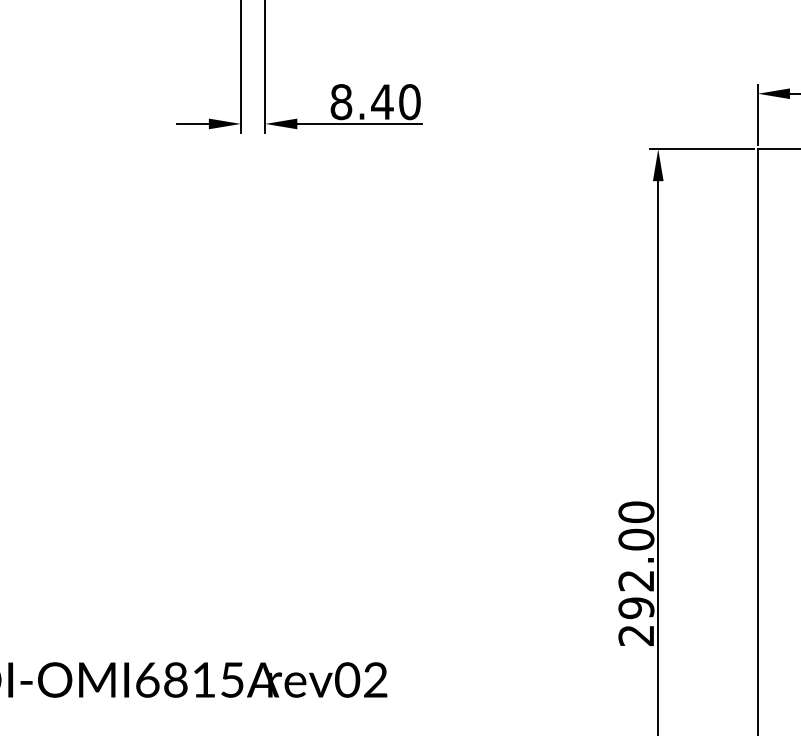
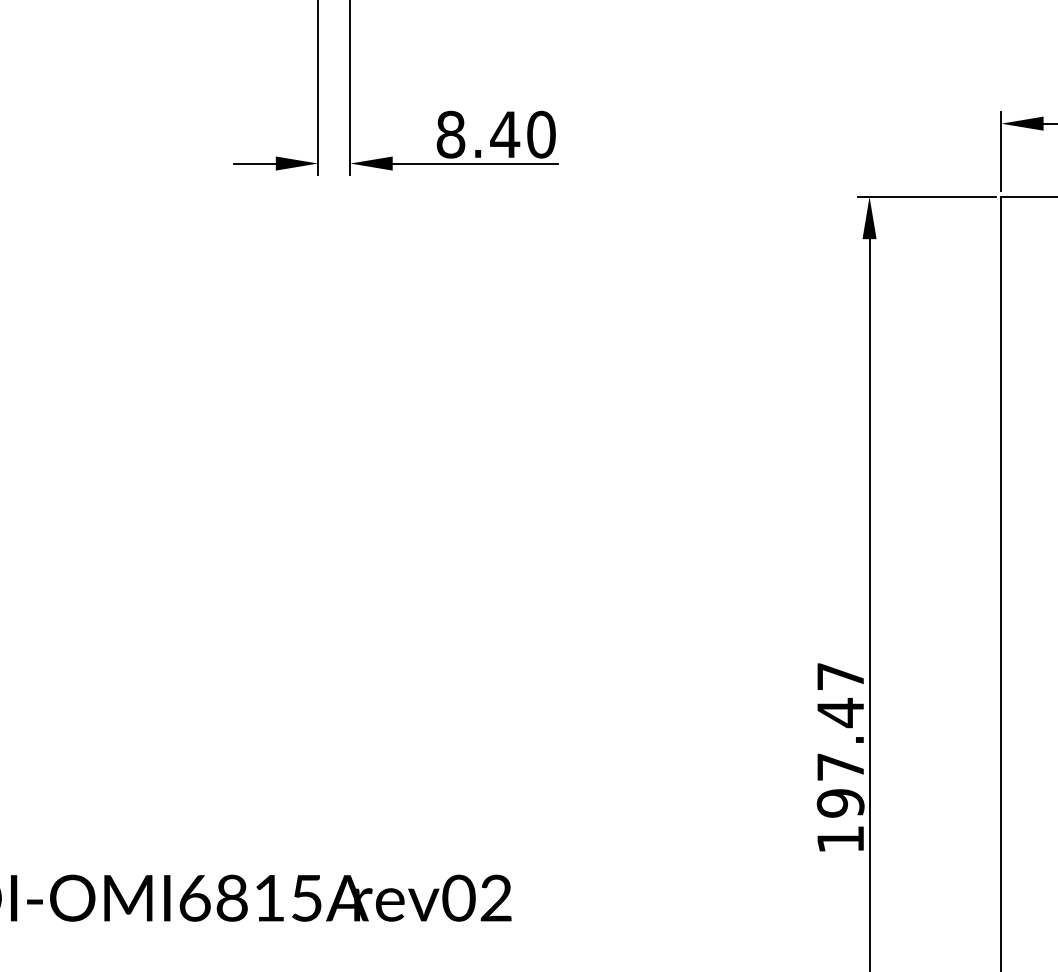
text: (636, 573) -> (840, 757), 292.00 -> 197.47

